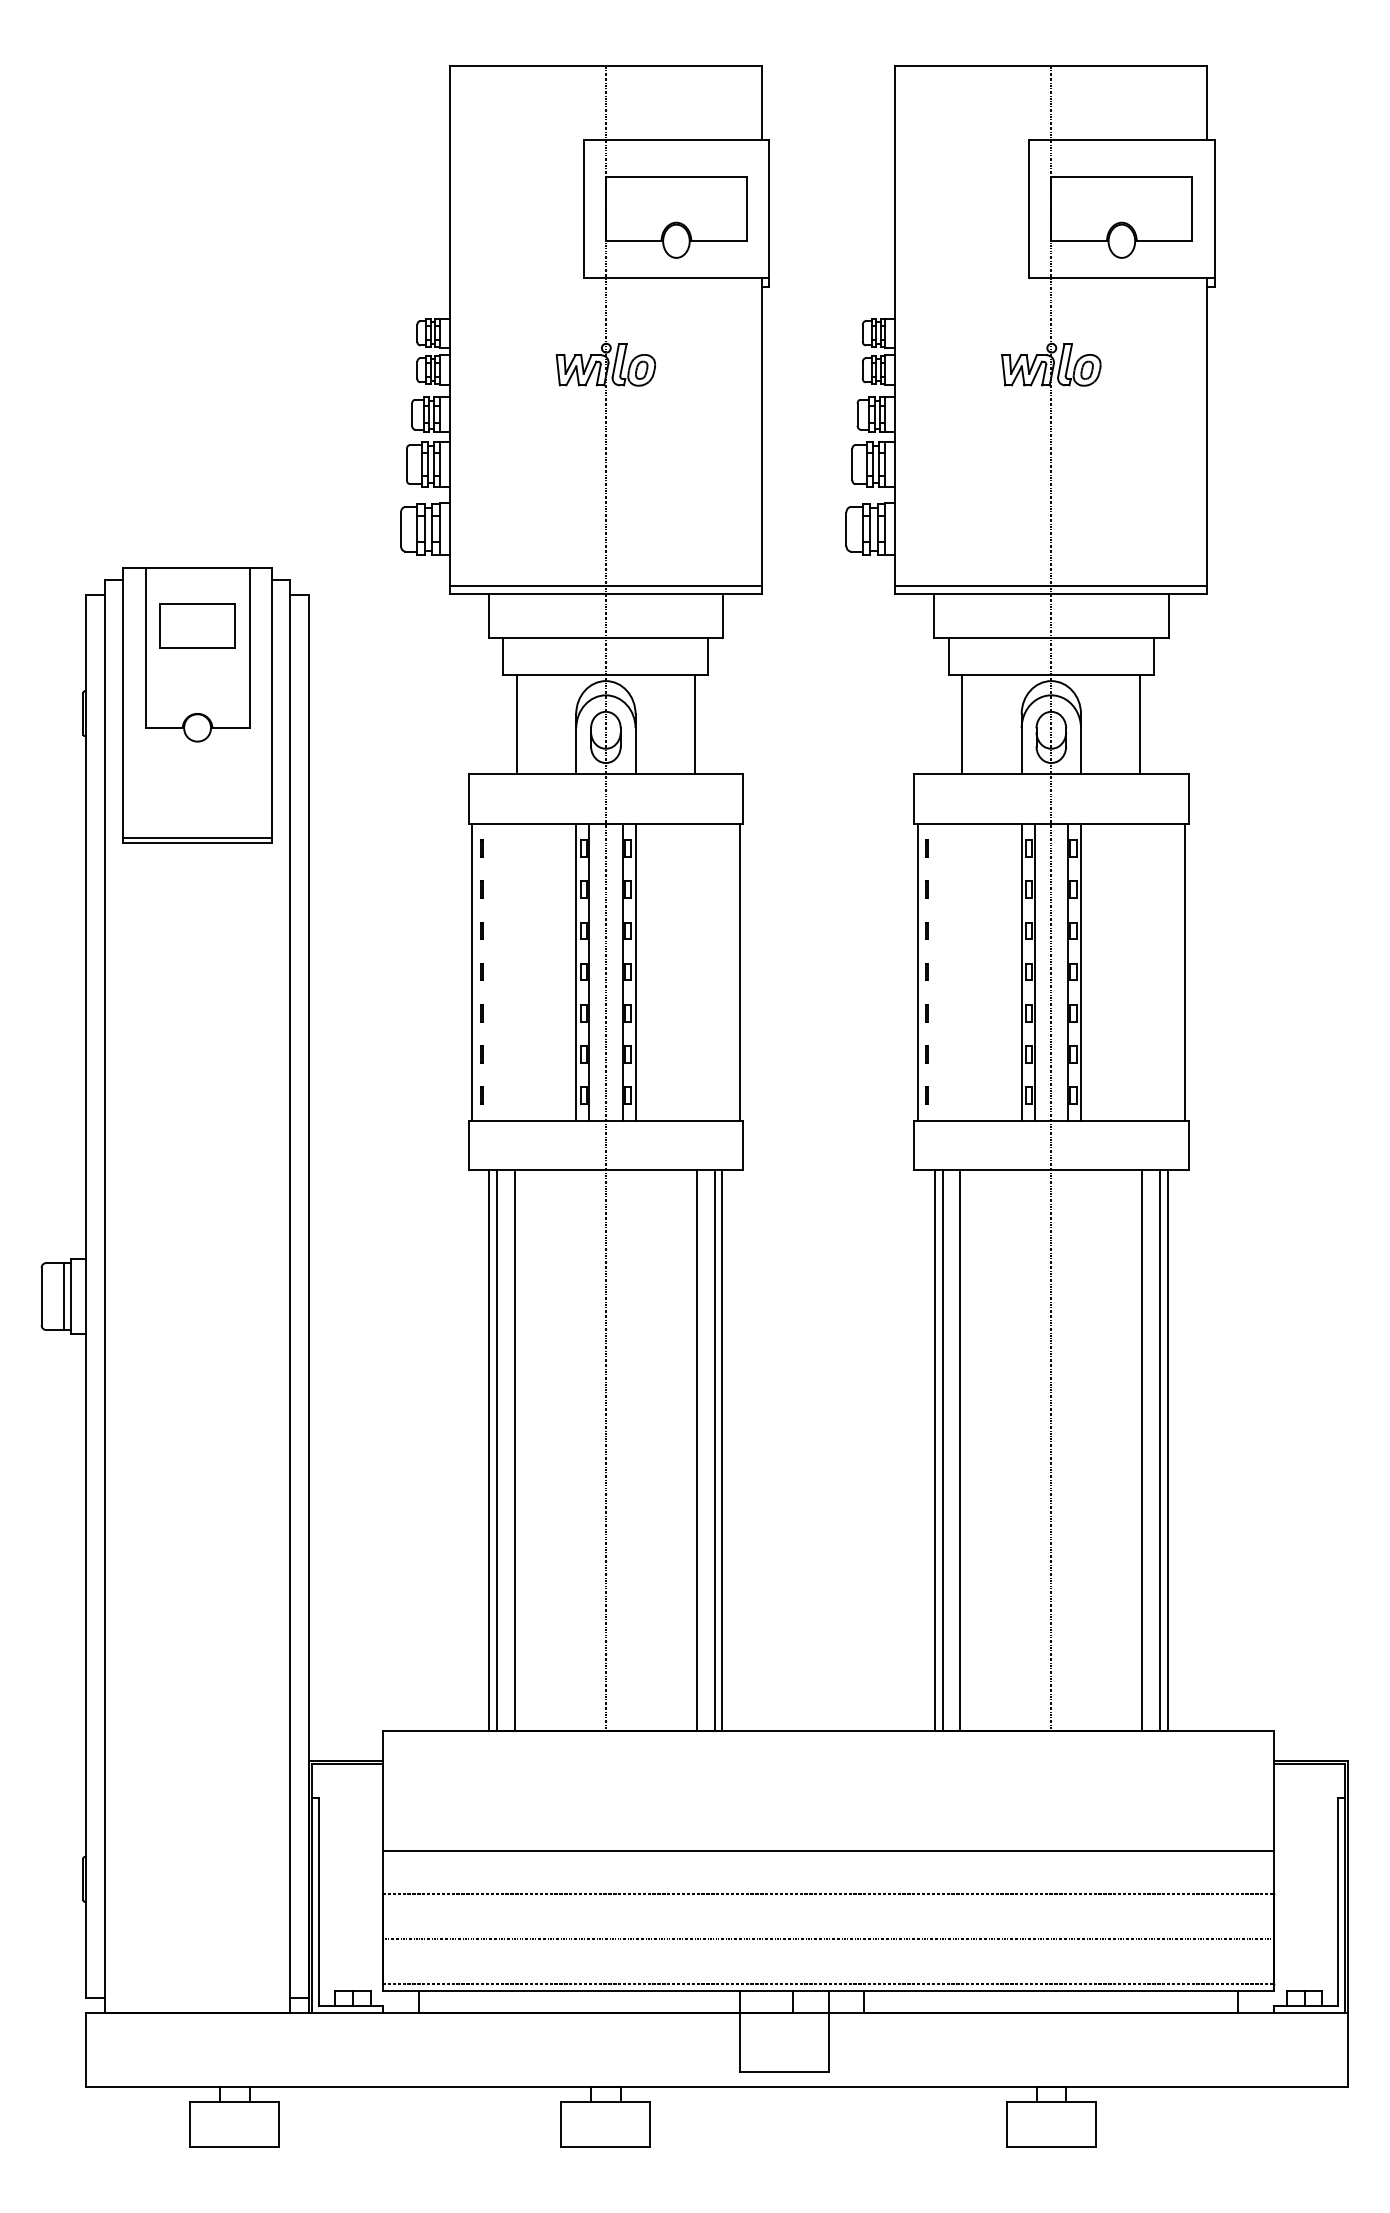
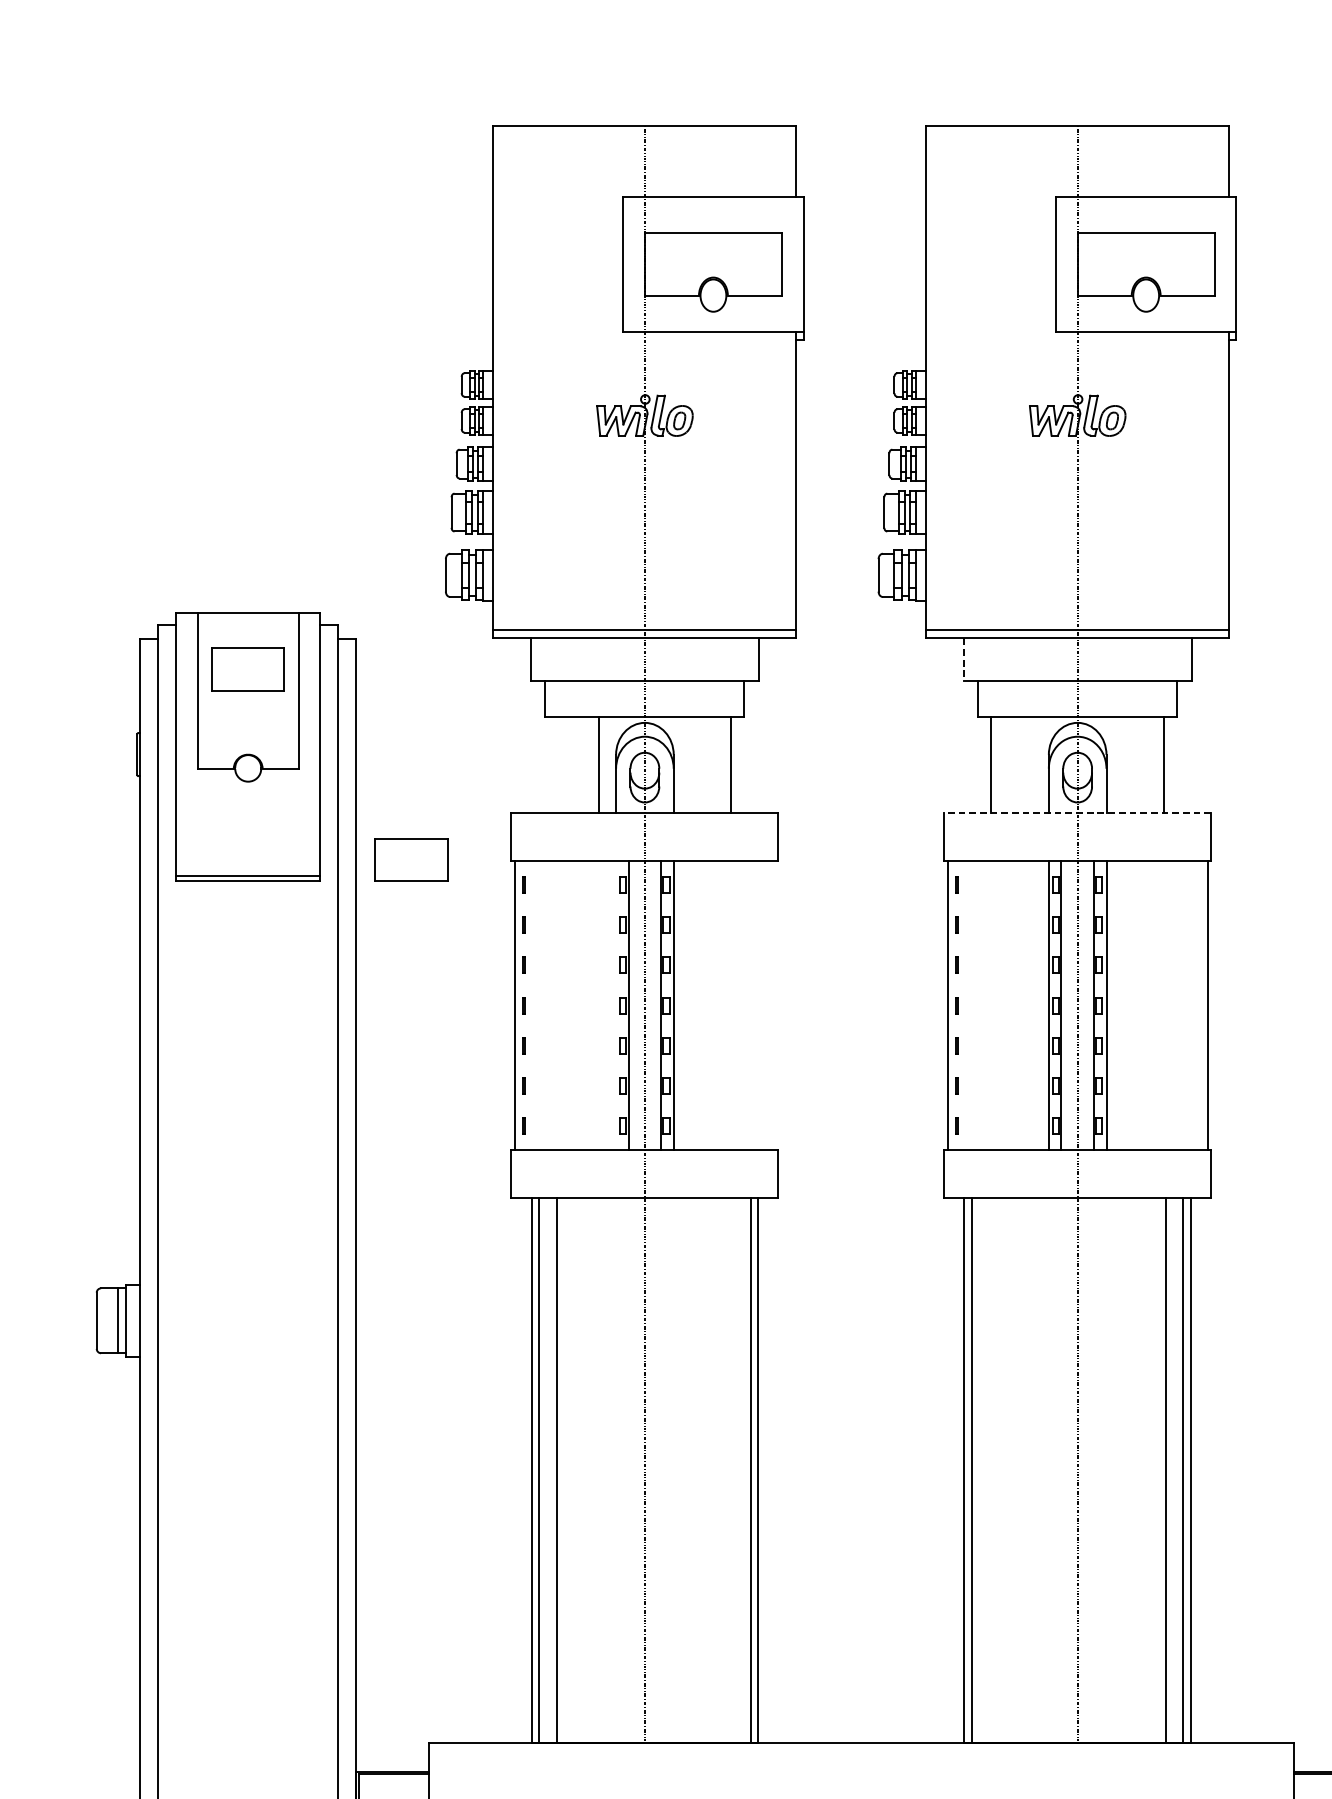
line: (934, 616) -> (964, 660), solid -> dashed
line: (516, 724) -> (598, 765), moved
line: (1050, 774) -> (1076, 813), solid -> dashed
part: (365, 821) -> (411, 859), added
line: (576, 971) -> (616, 1005), removed
line: (739, 971) -> (774, 1005), removed
line: (696, 1450) -> (732, 1470), removed
line: (960, 1450) -> (989, 1470), removed

